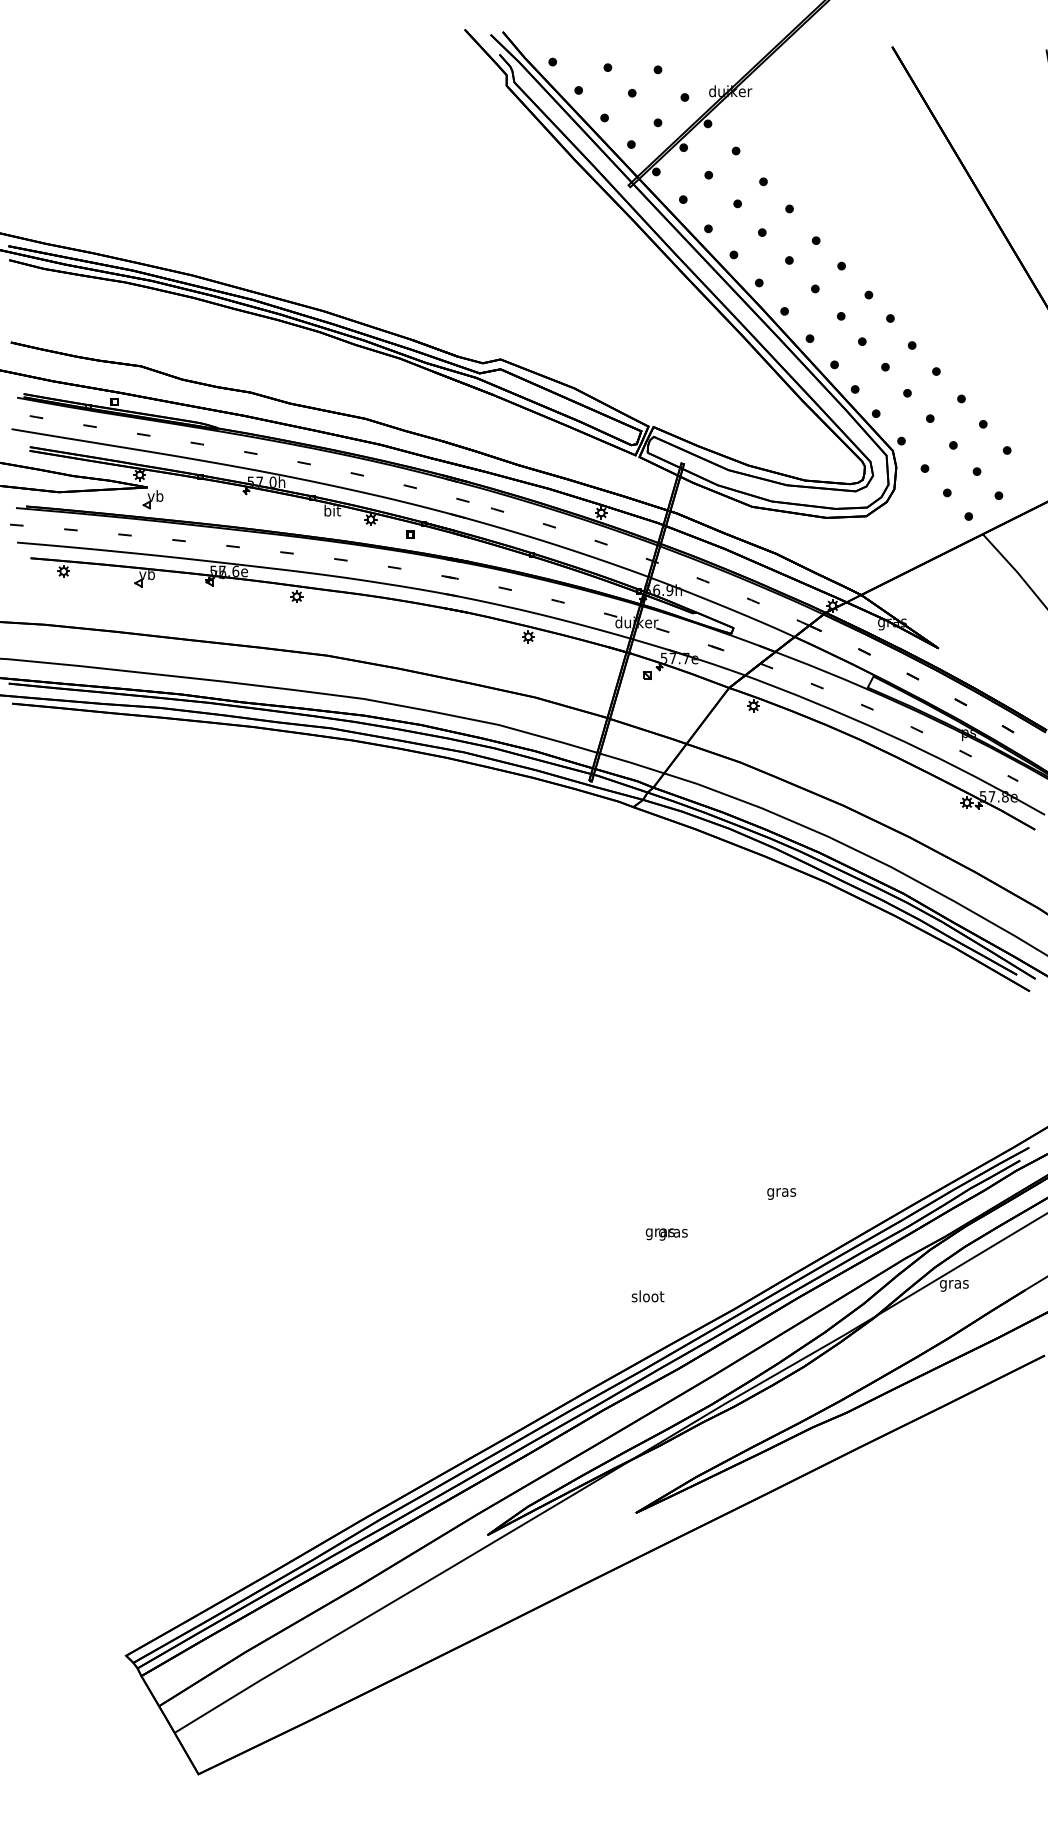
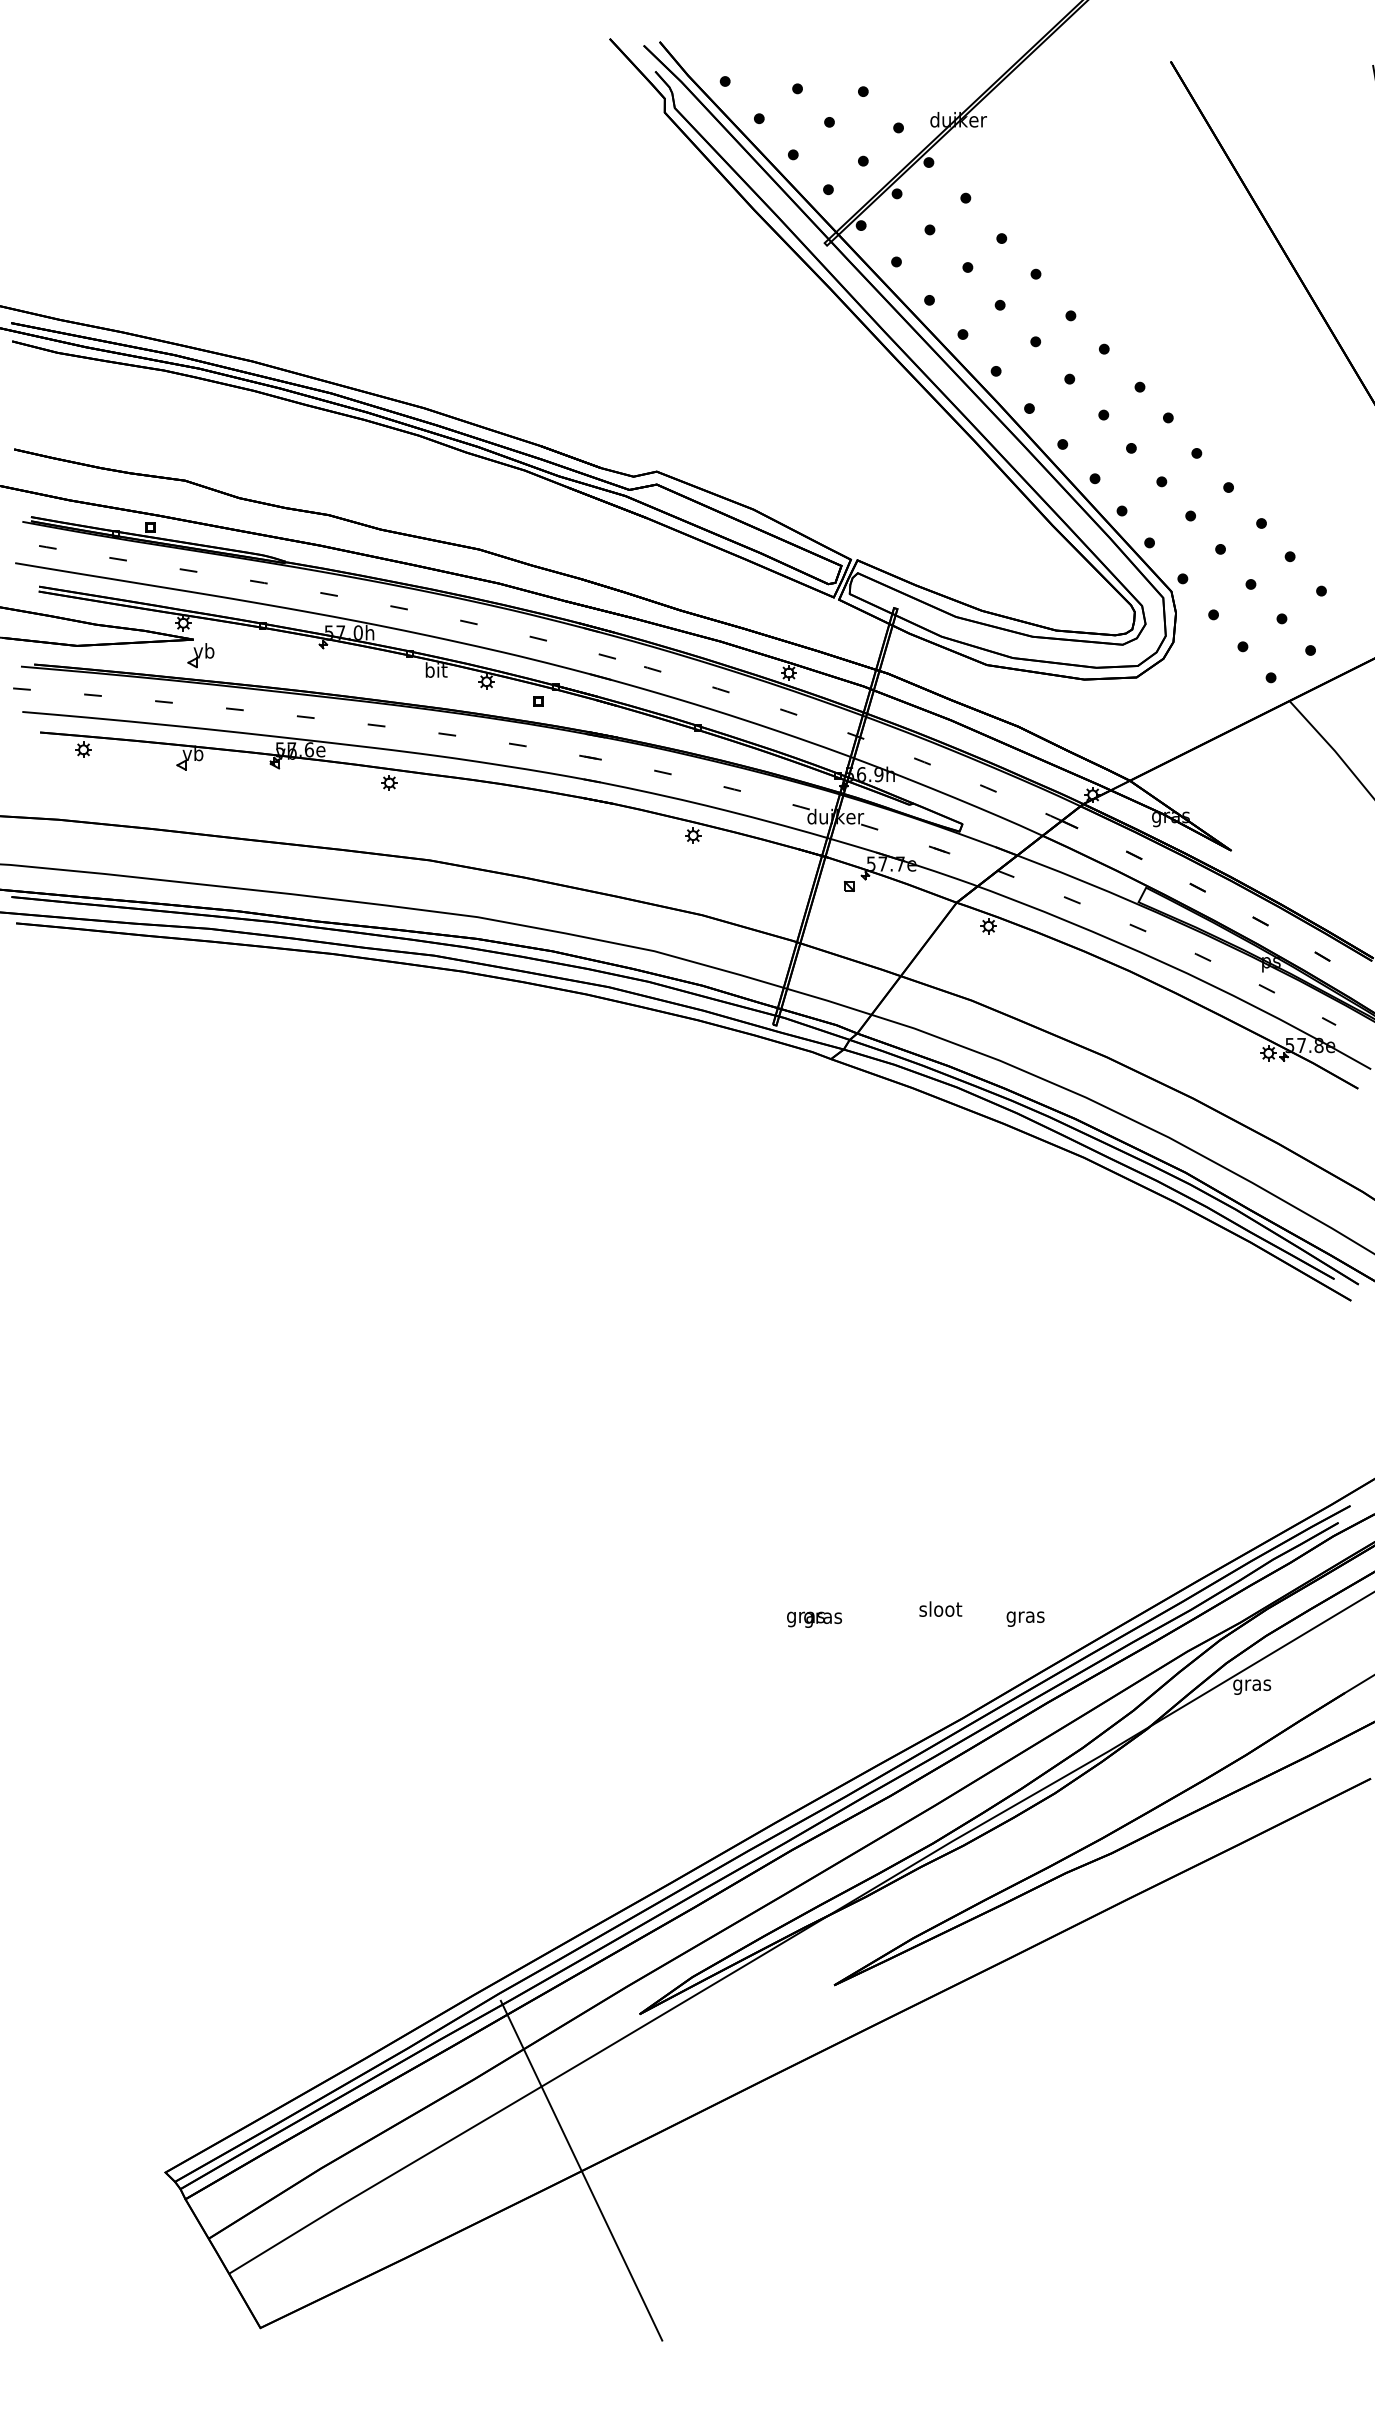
text: (781, 1193) -> (1025, 1618), moved
text: (666, 1234) -> (814, 1619), moved
text: (647, 1296) -> (940, 1609), moved
line: (442, 1653) -> (580, 2169), added

